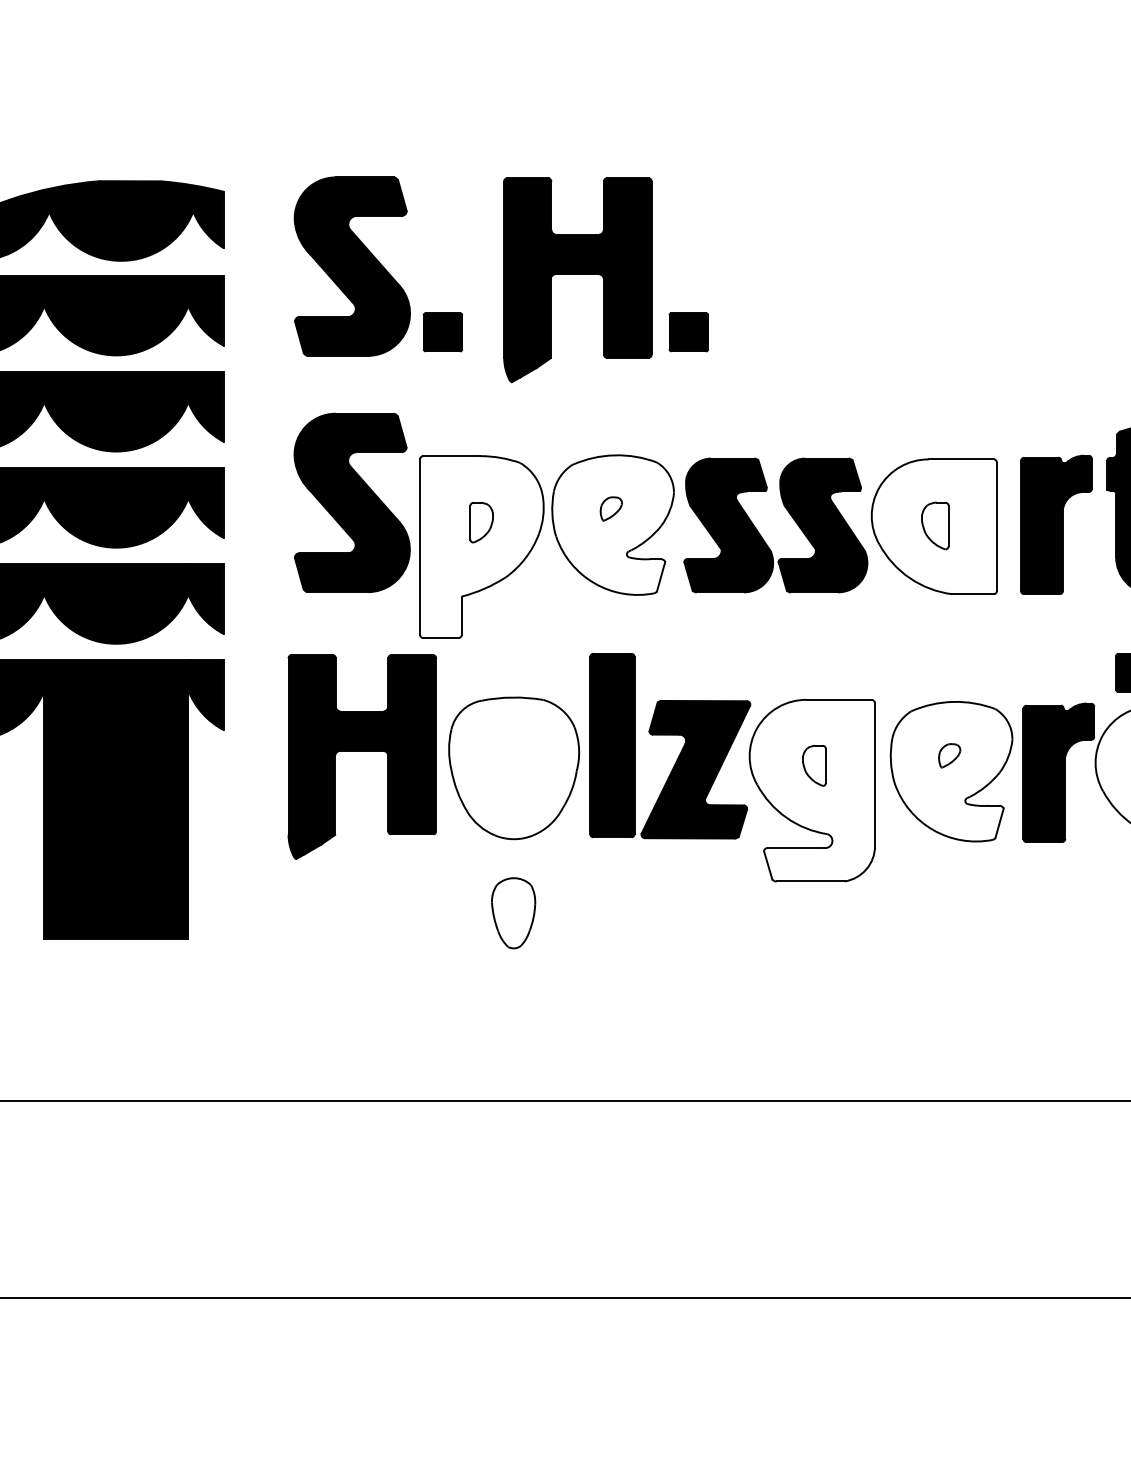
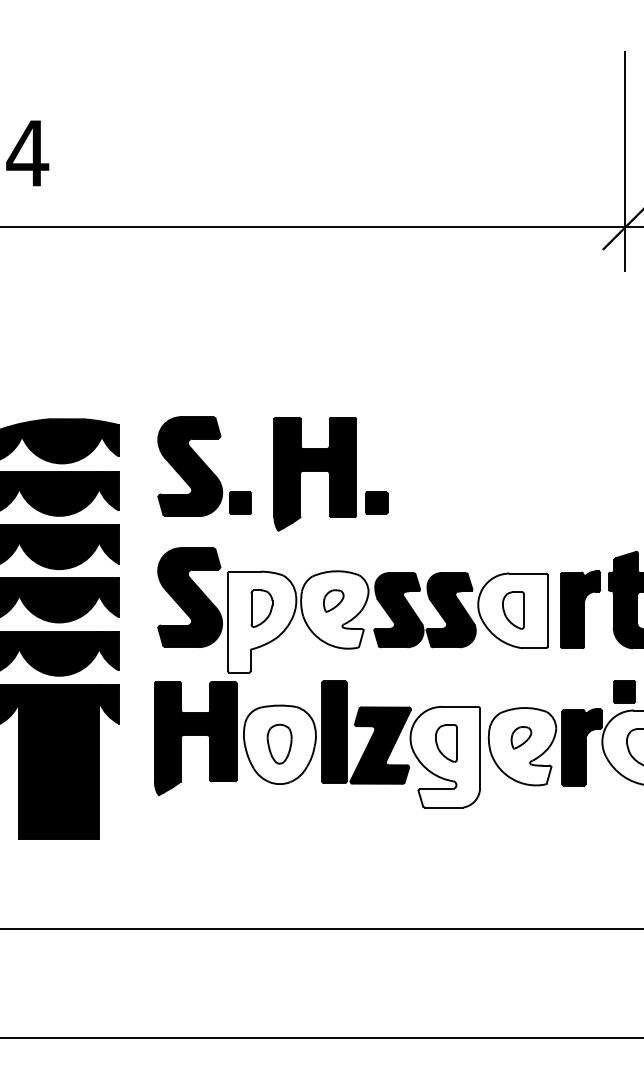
part: (610, 508) -> (333, 600), size x1.67
part: (480, 522) -> (261, 608), size x1.67
part: (935, 526) -> (513, 610), size x1.43
part: (949, 755) -> (521, 737), size x1.67
part: (814, 765) -> (446, 743), size x1.67
part: (513, 911) -> (279, 743), moved

